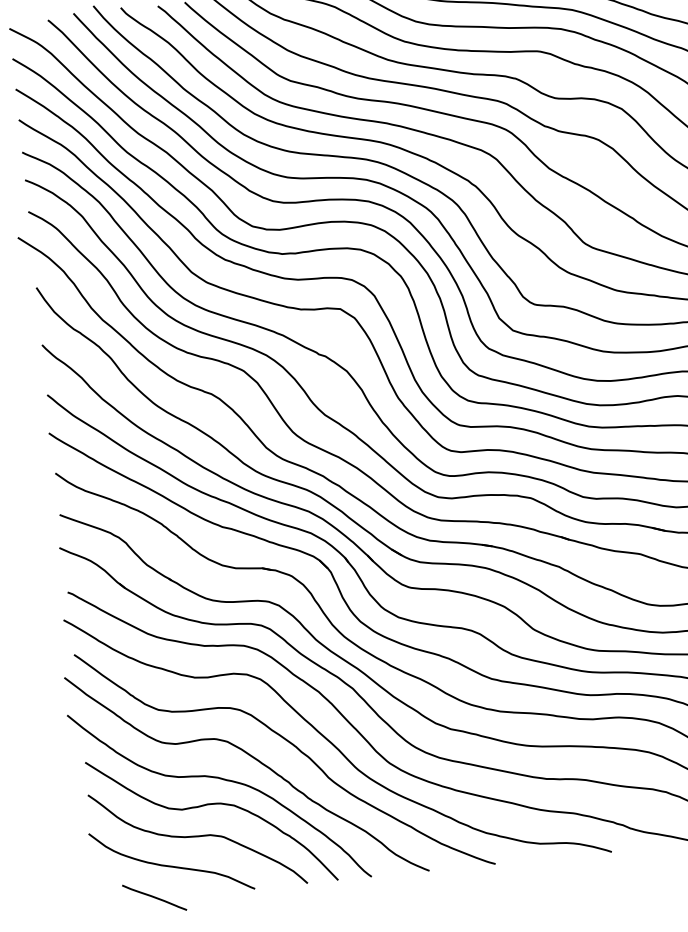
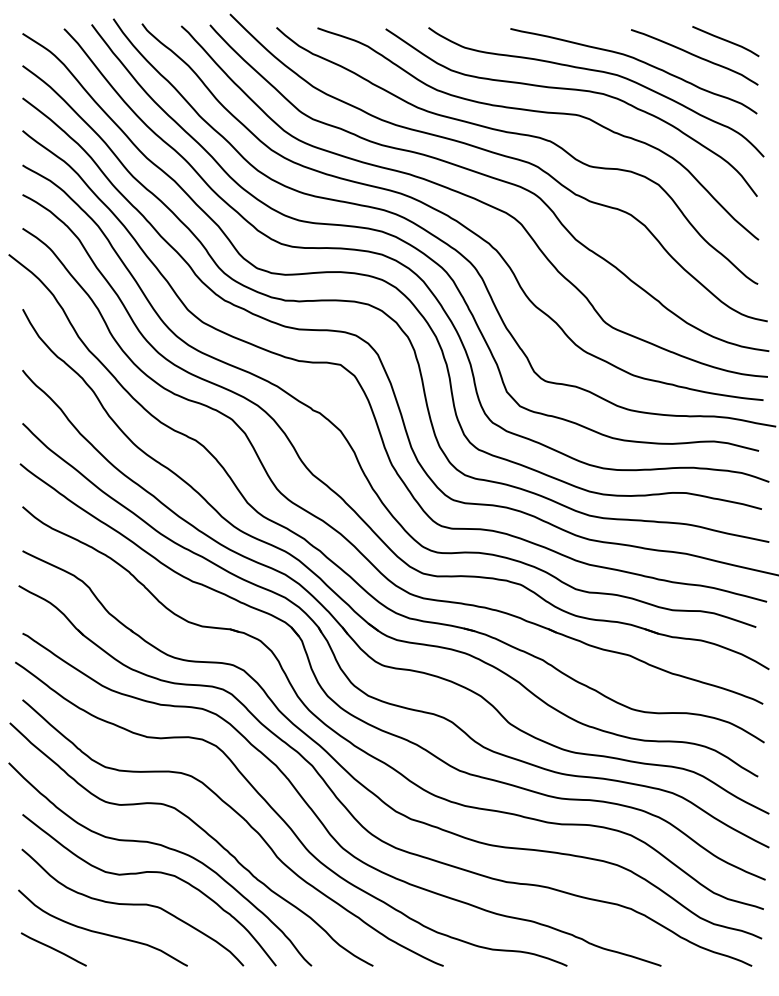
line: (154, 897) -> (53, 949), moved

